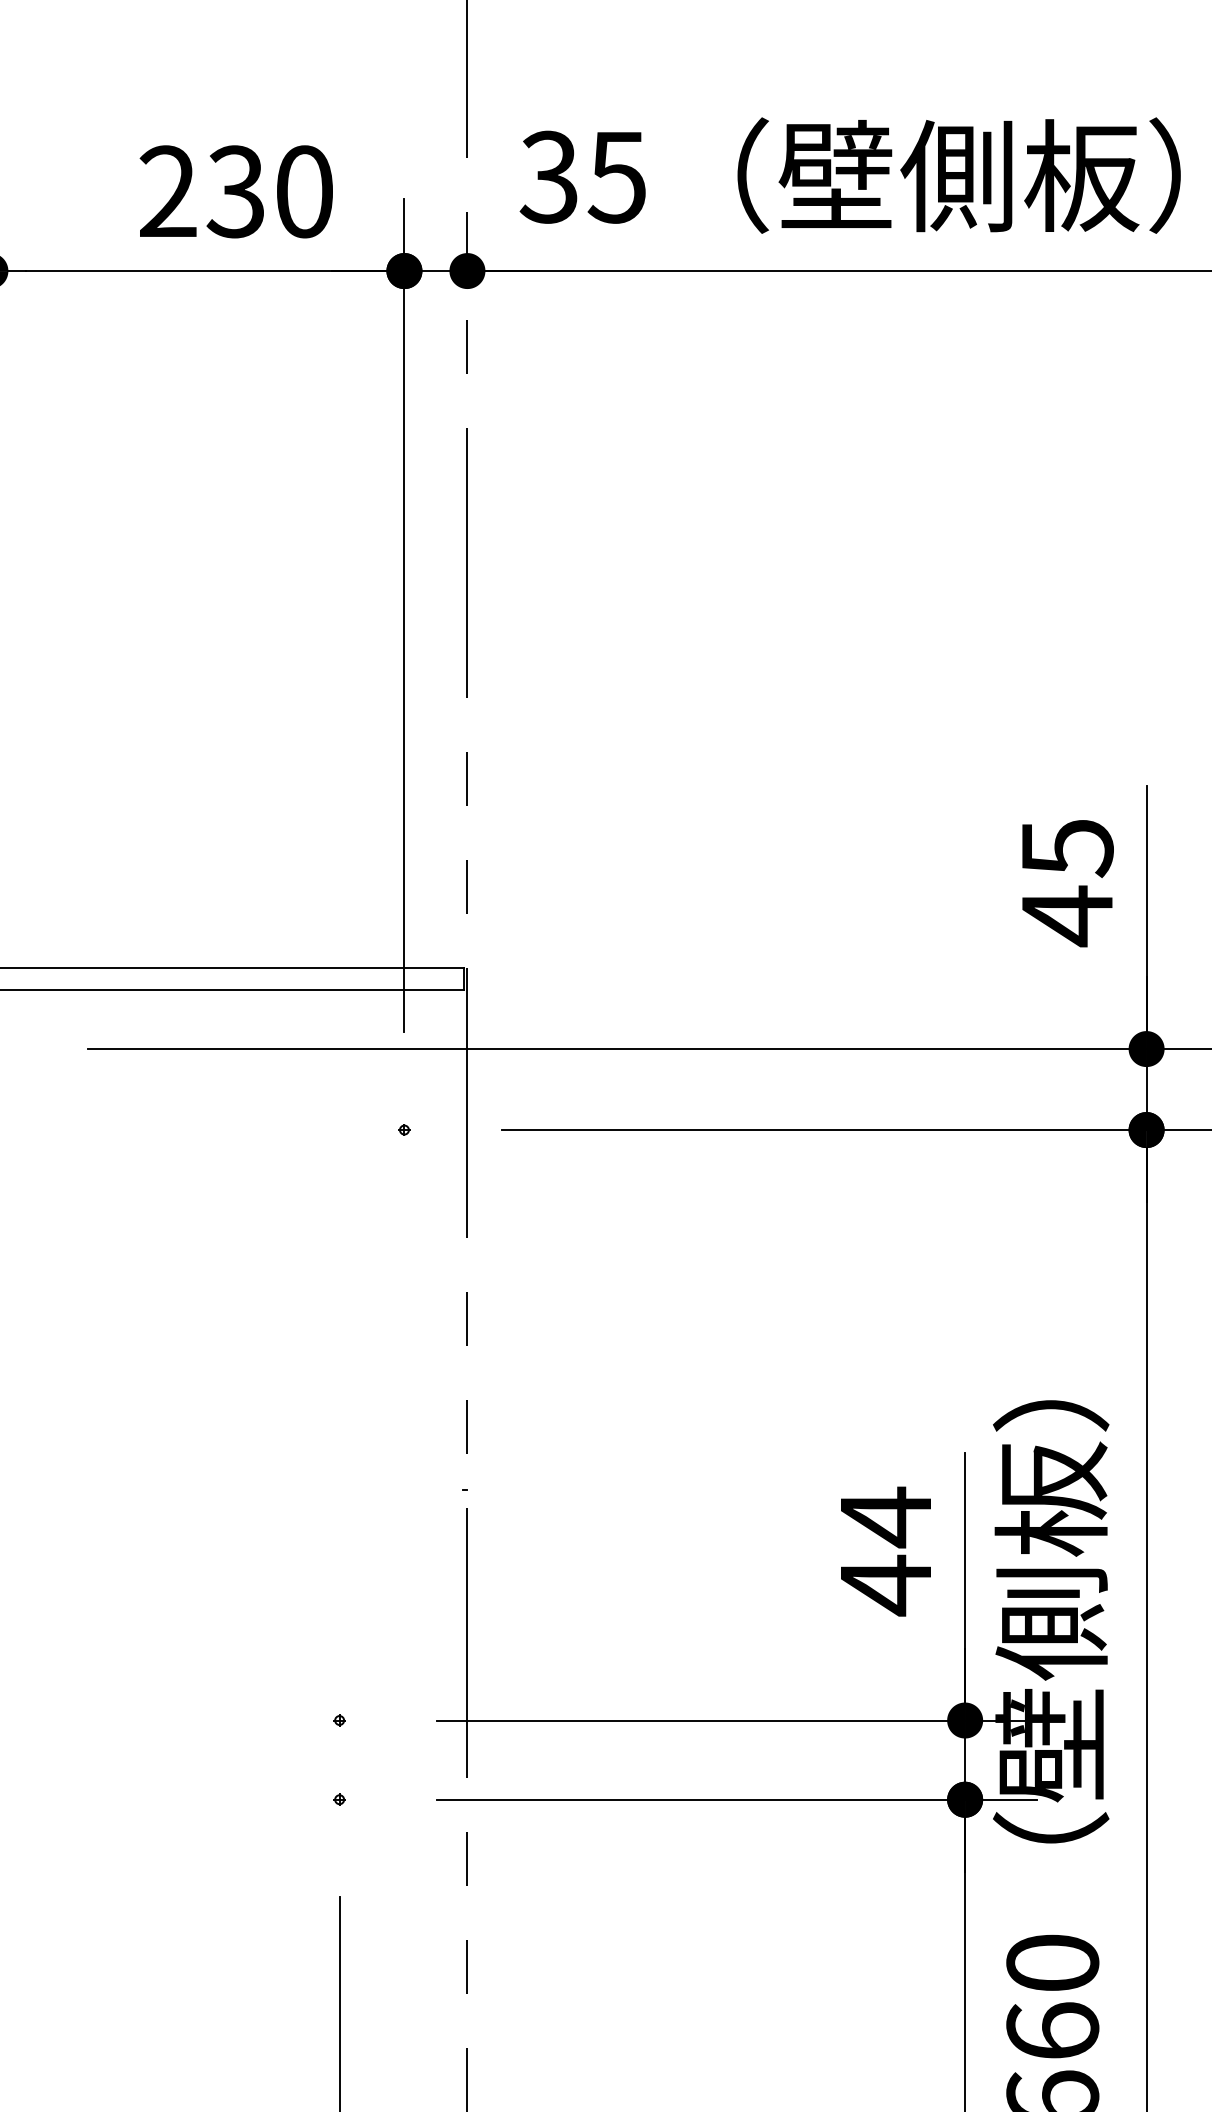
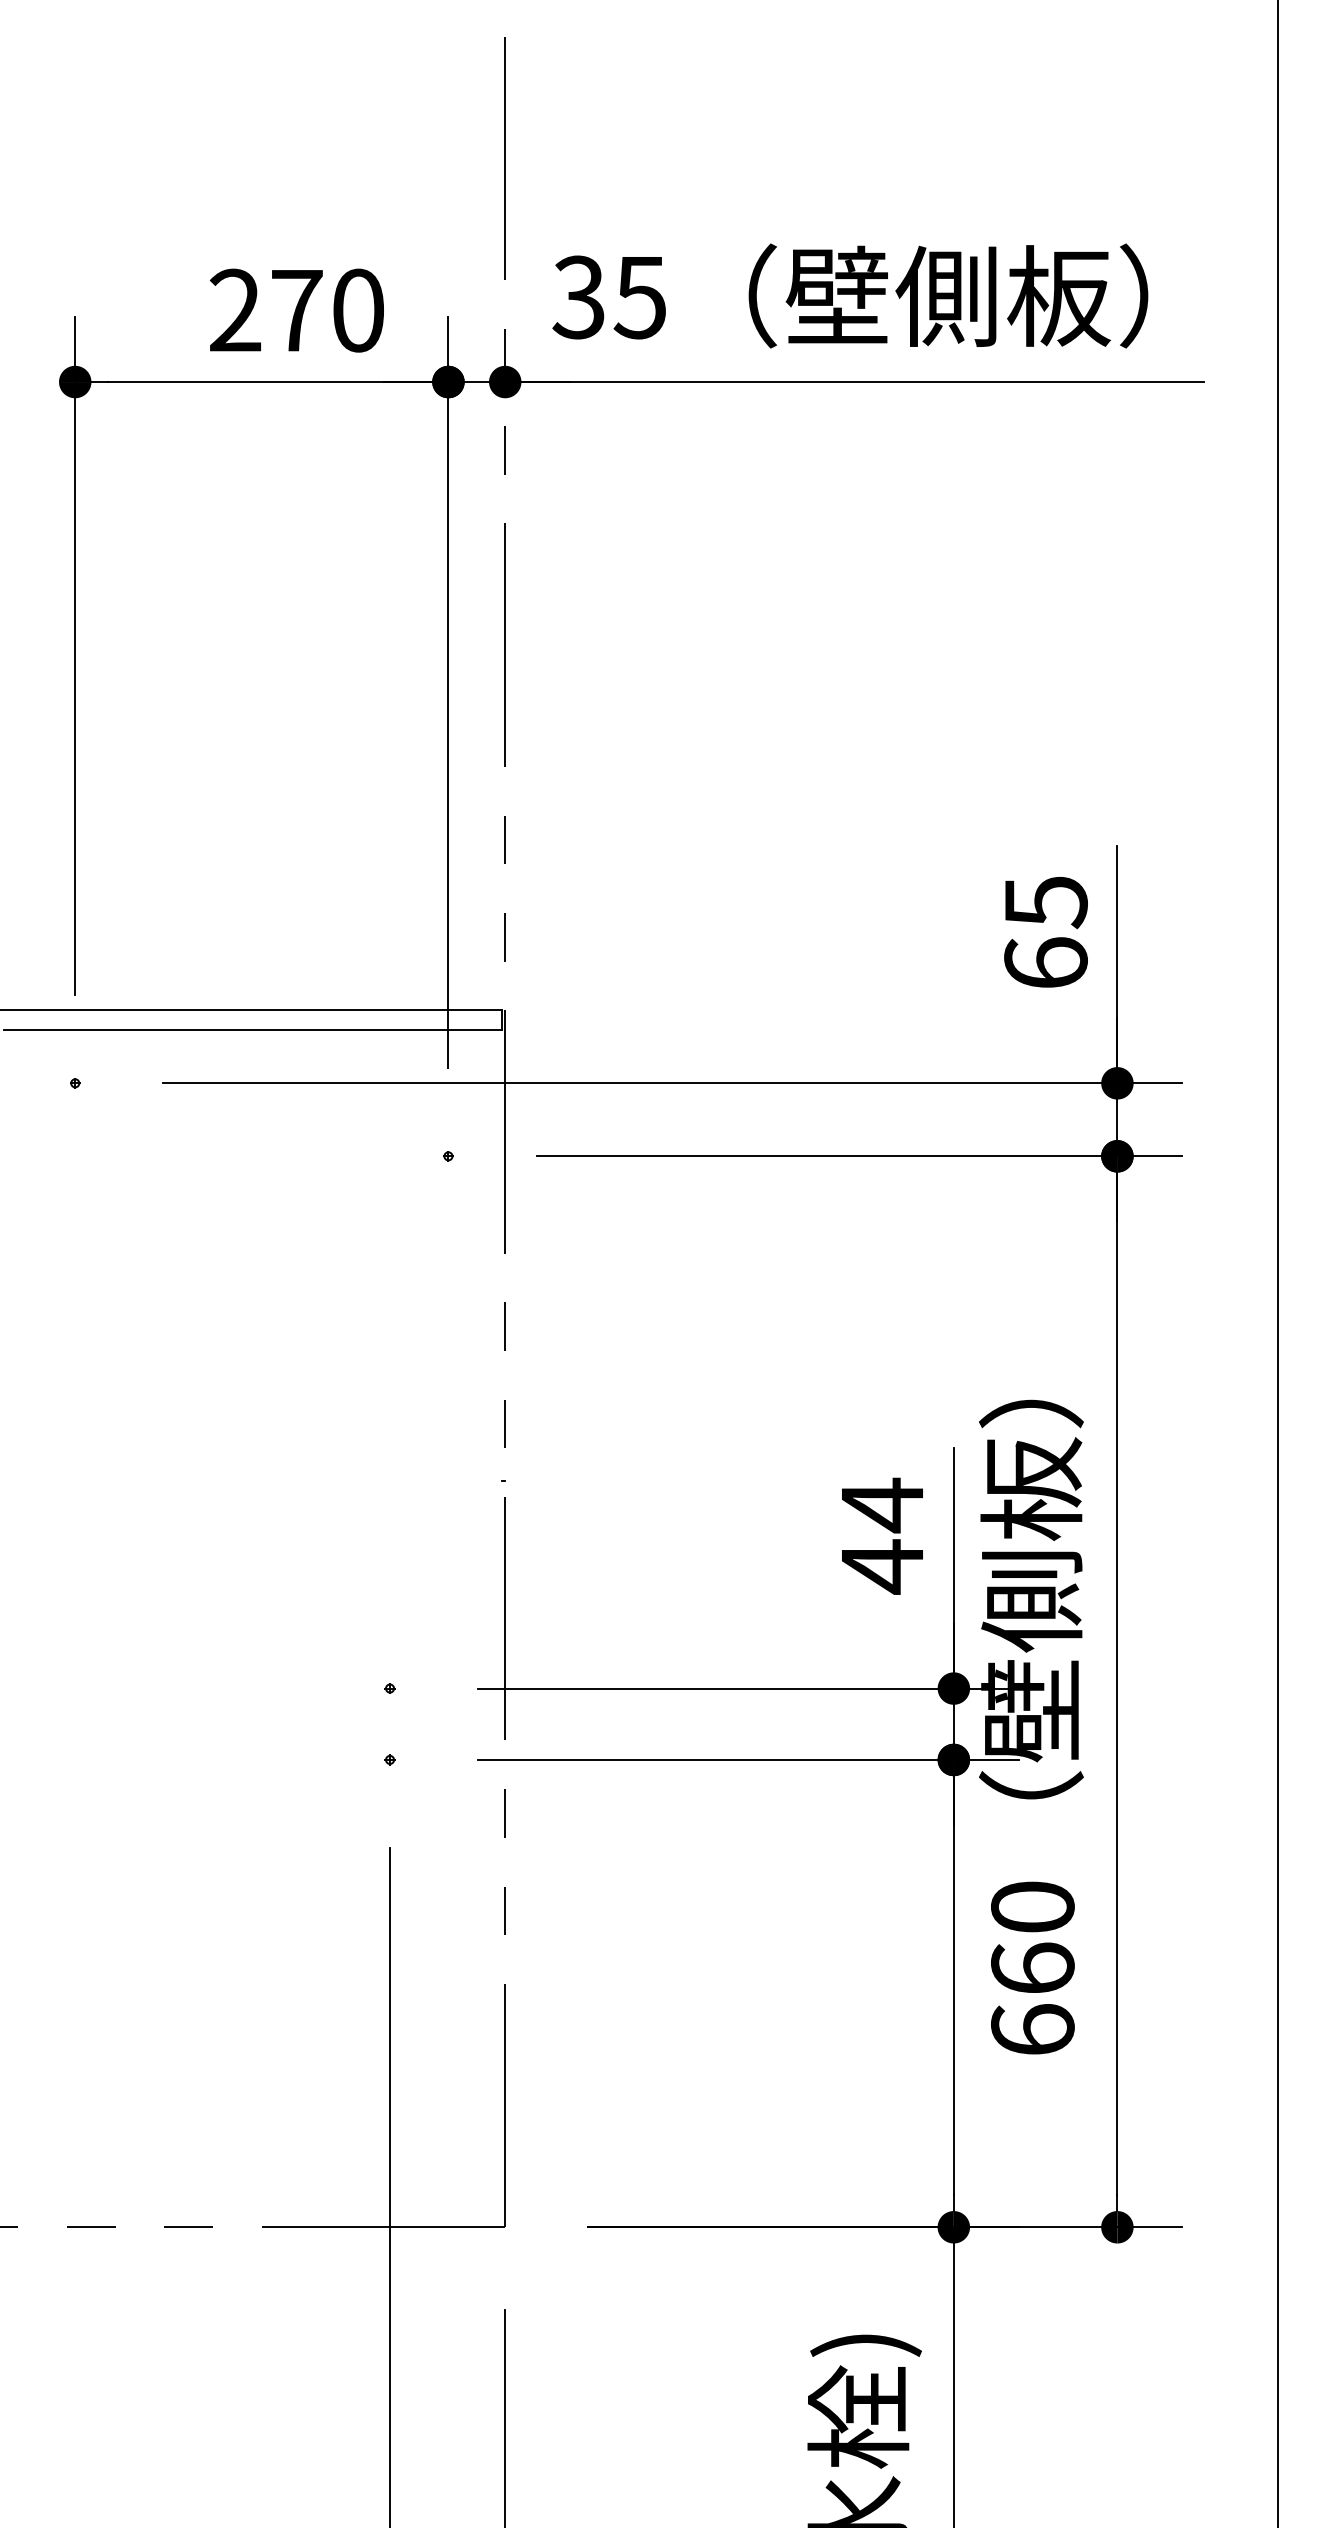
text: (235, 191) -> (296, 310), 230 -> 270
text: (1066, 916) -> (1045, 963), 45 -> 65

